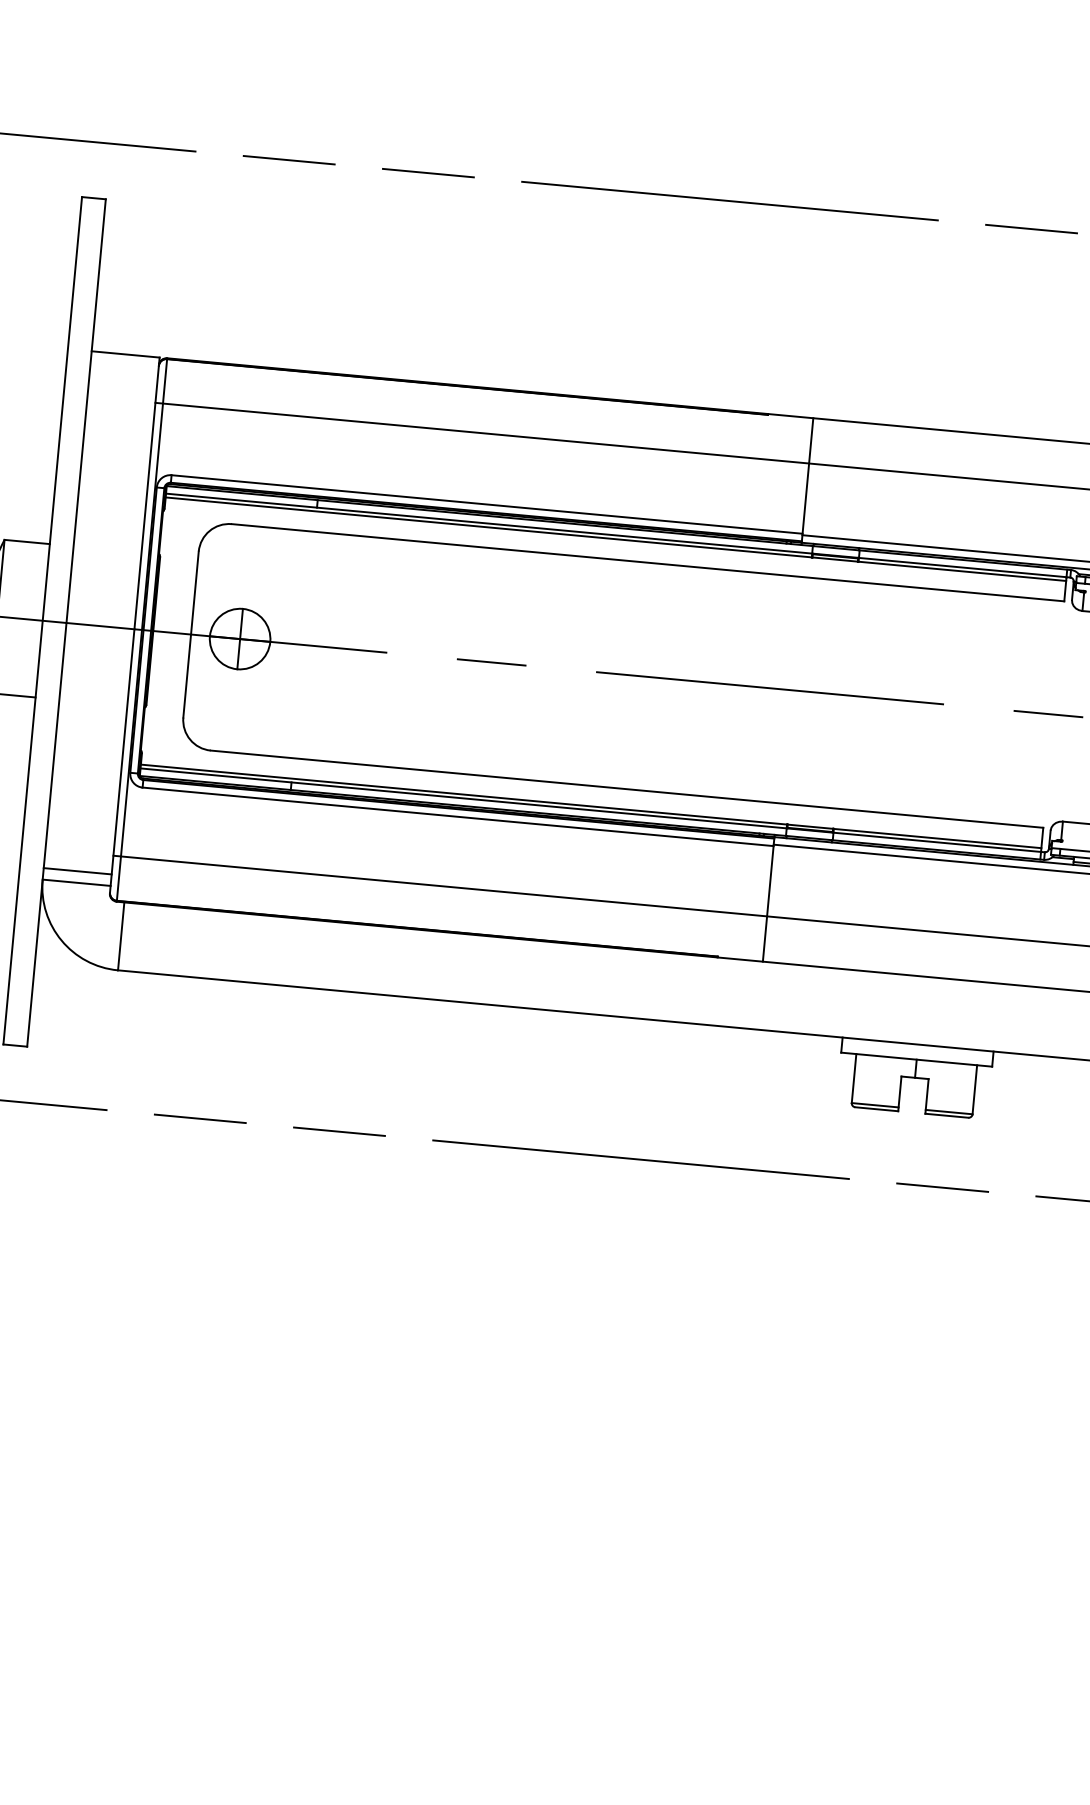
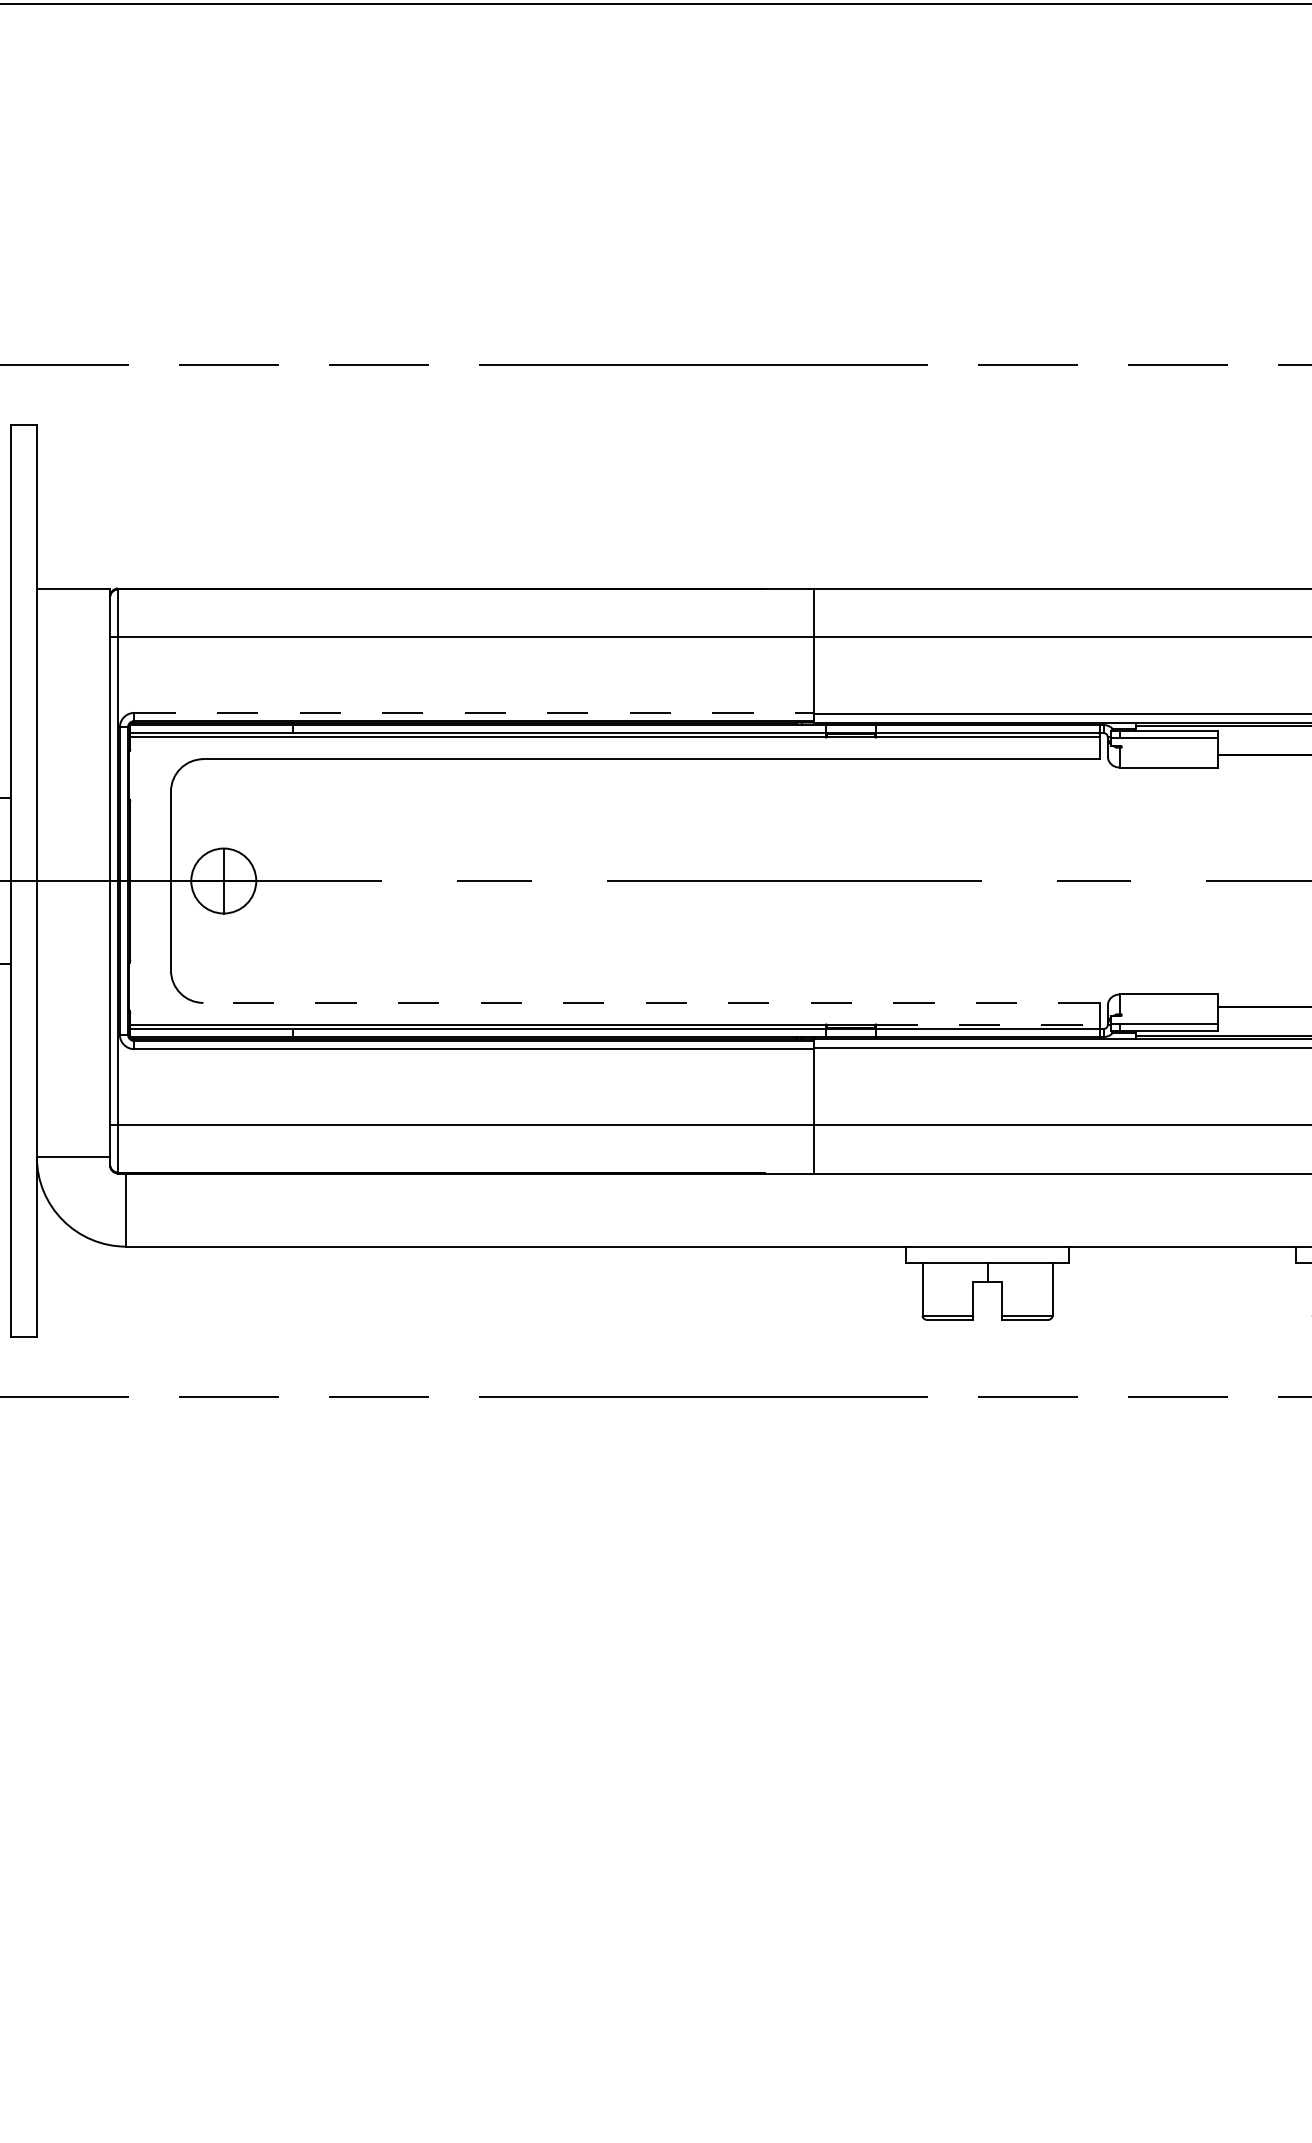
line: (487, 504) -> (474, 712), solid -> dashed
line: (626, 788) -> (651, 1002), solid -> dashed
line: (937, 838) -> (987, 1024), solid -> dashed
line: (77, 870) -> (73, 1144), removed

